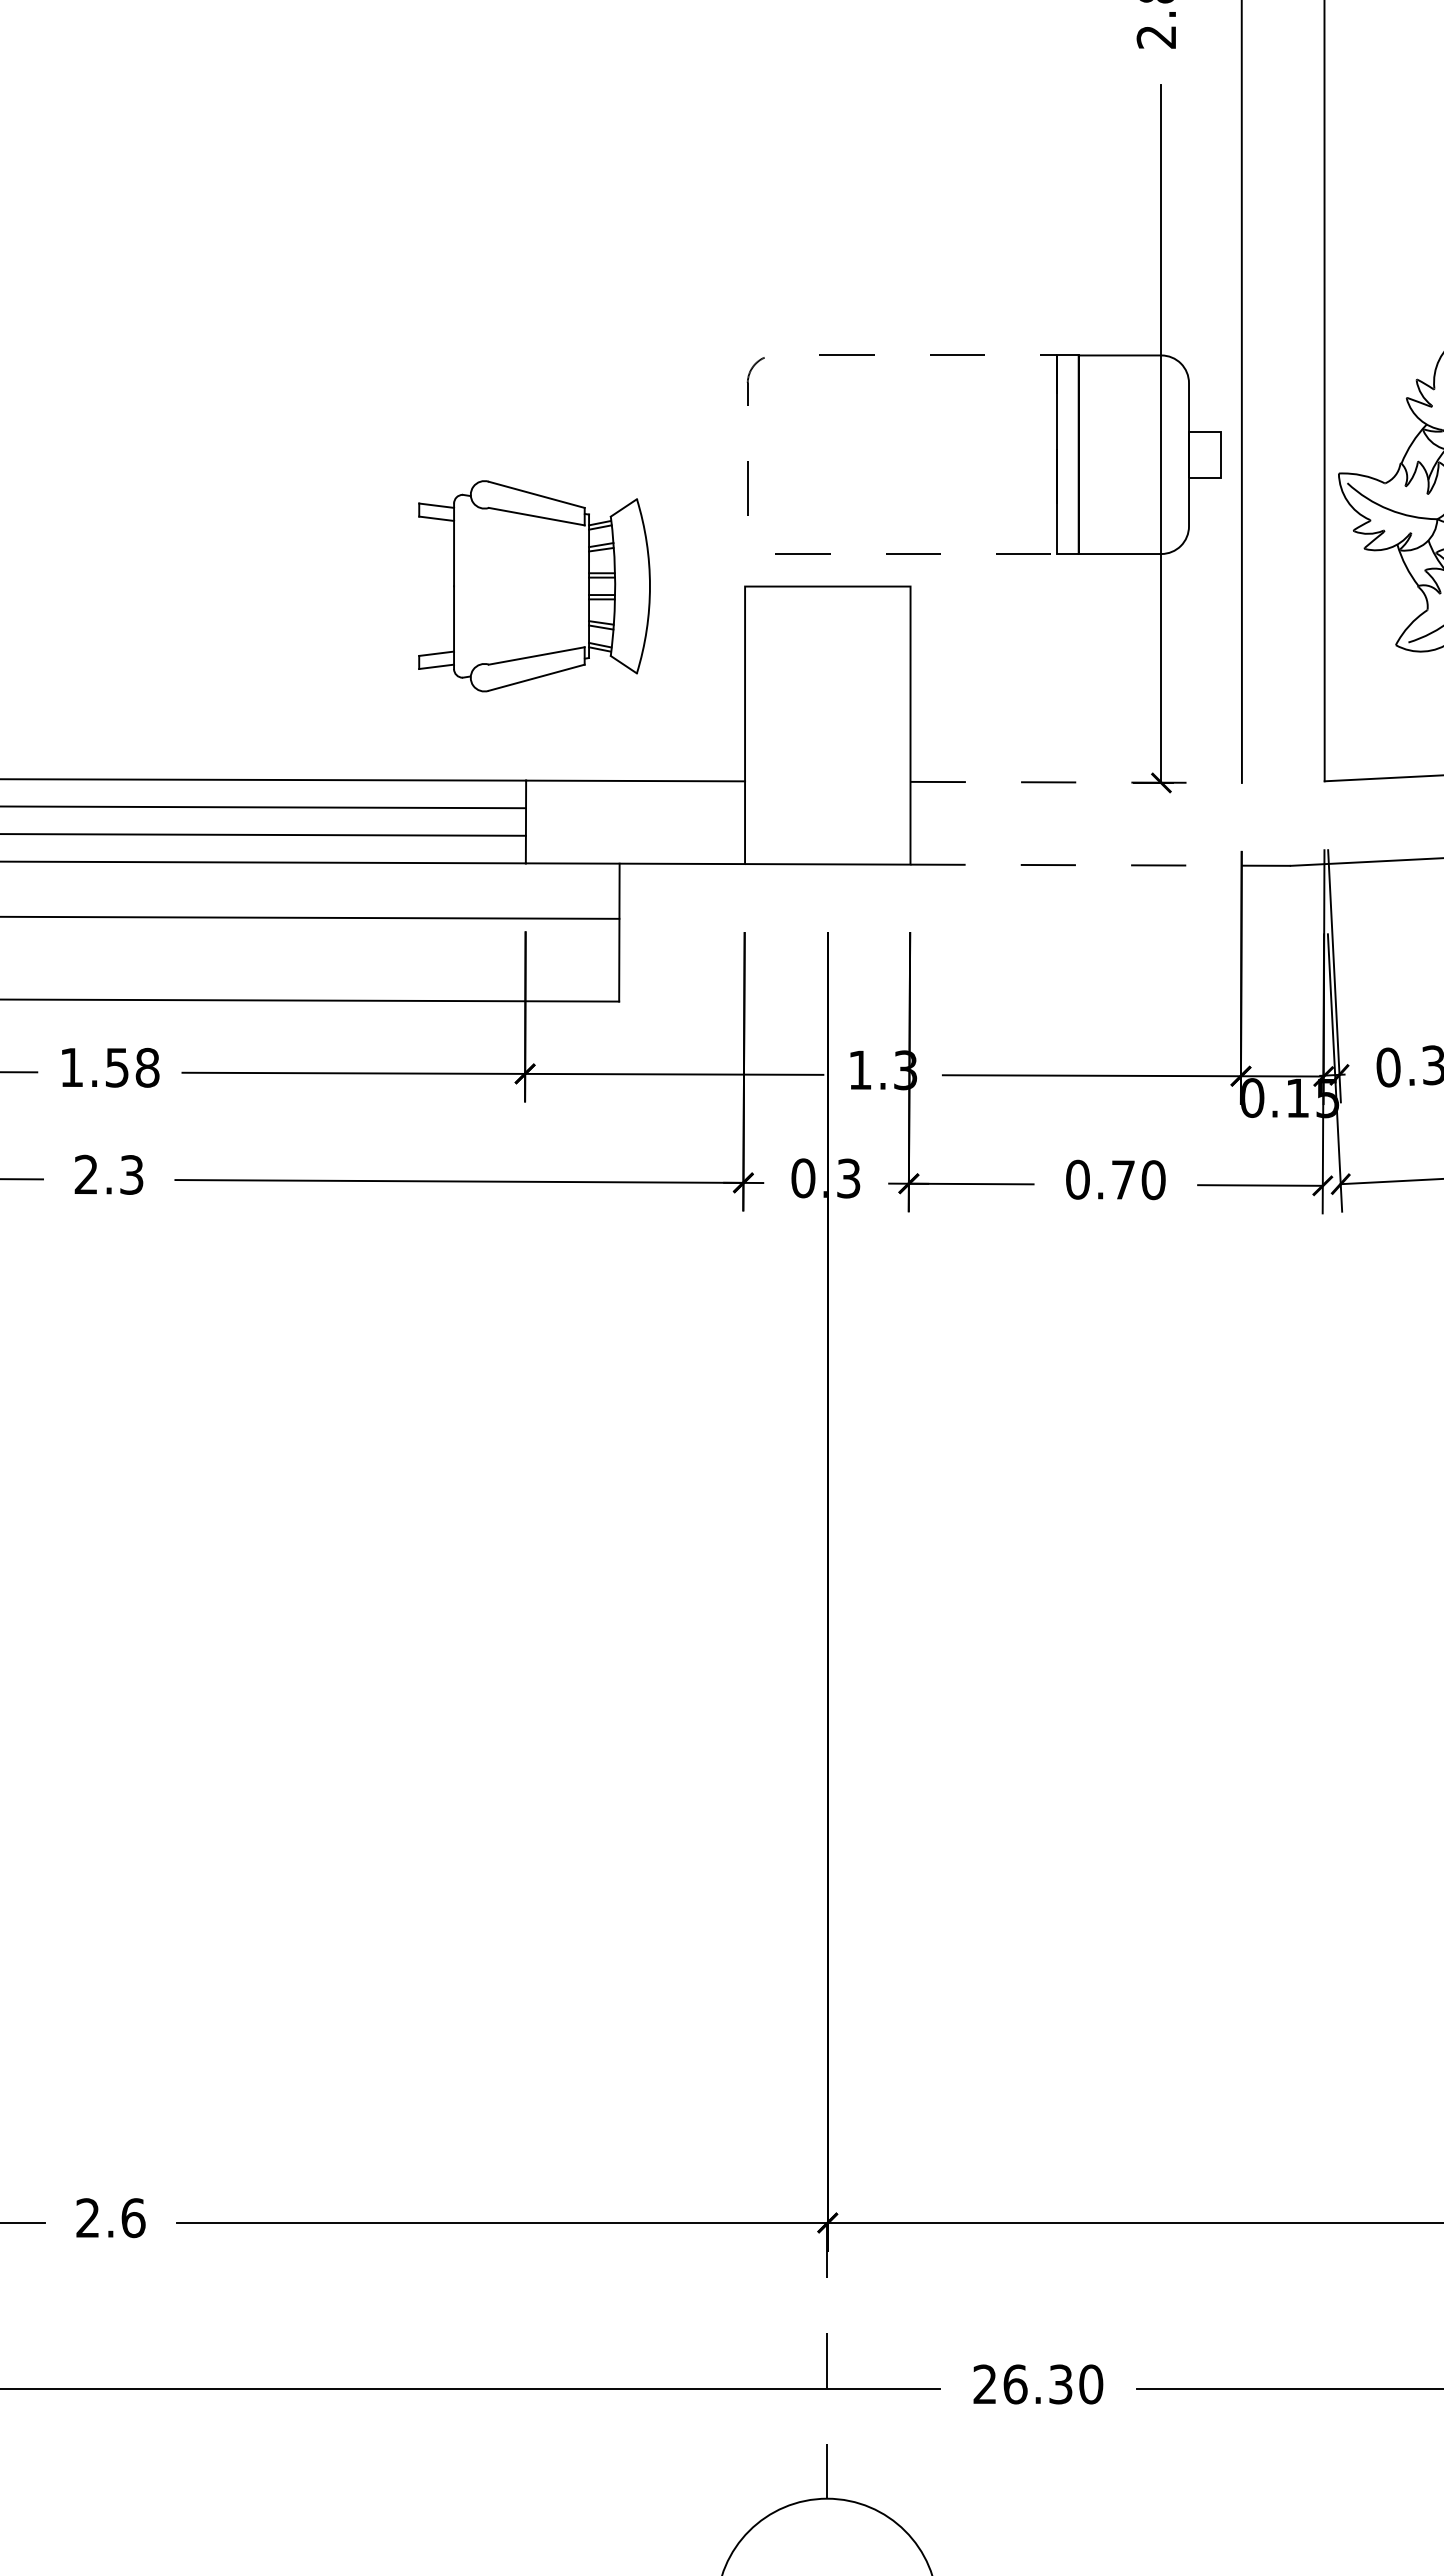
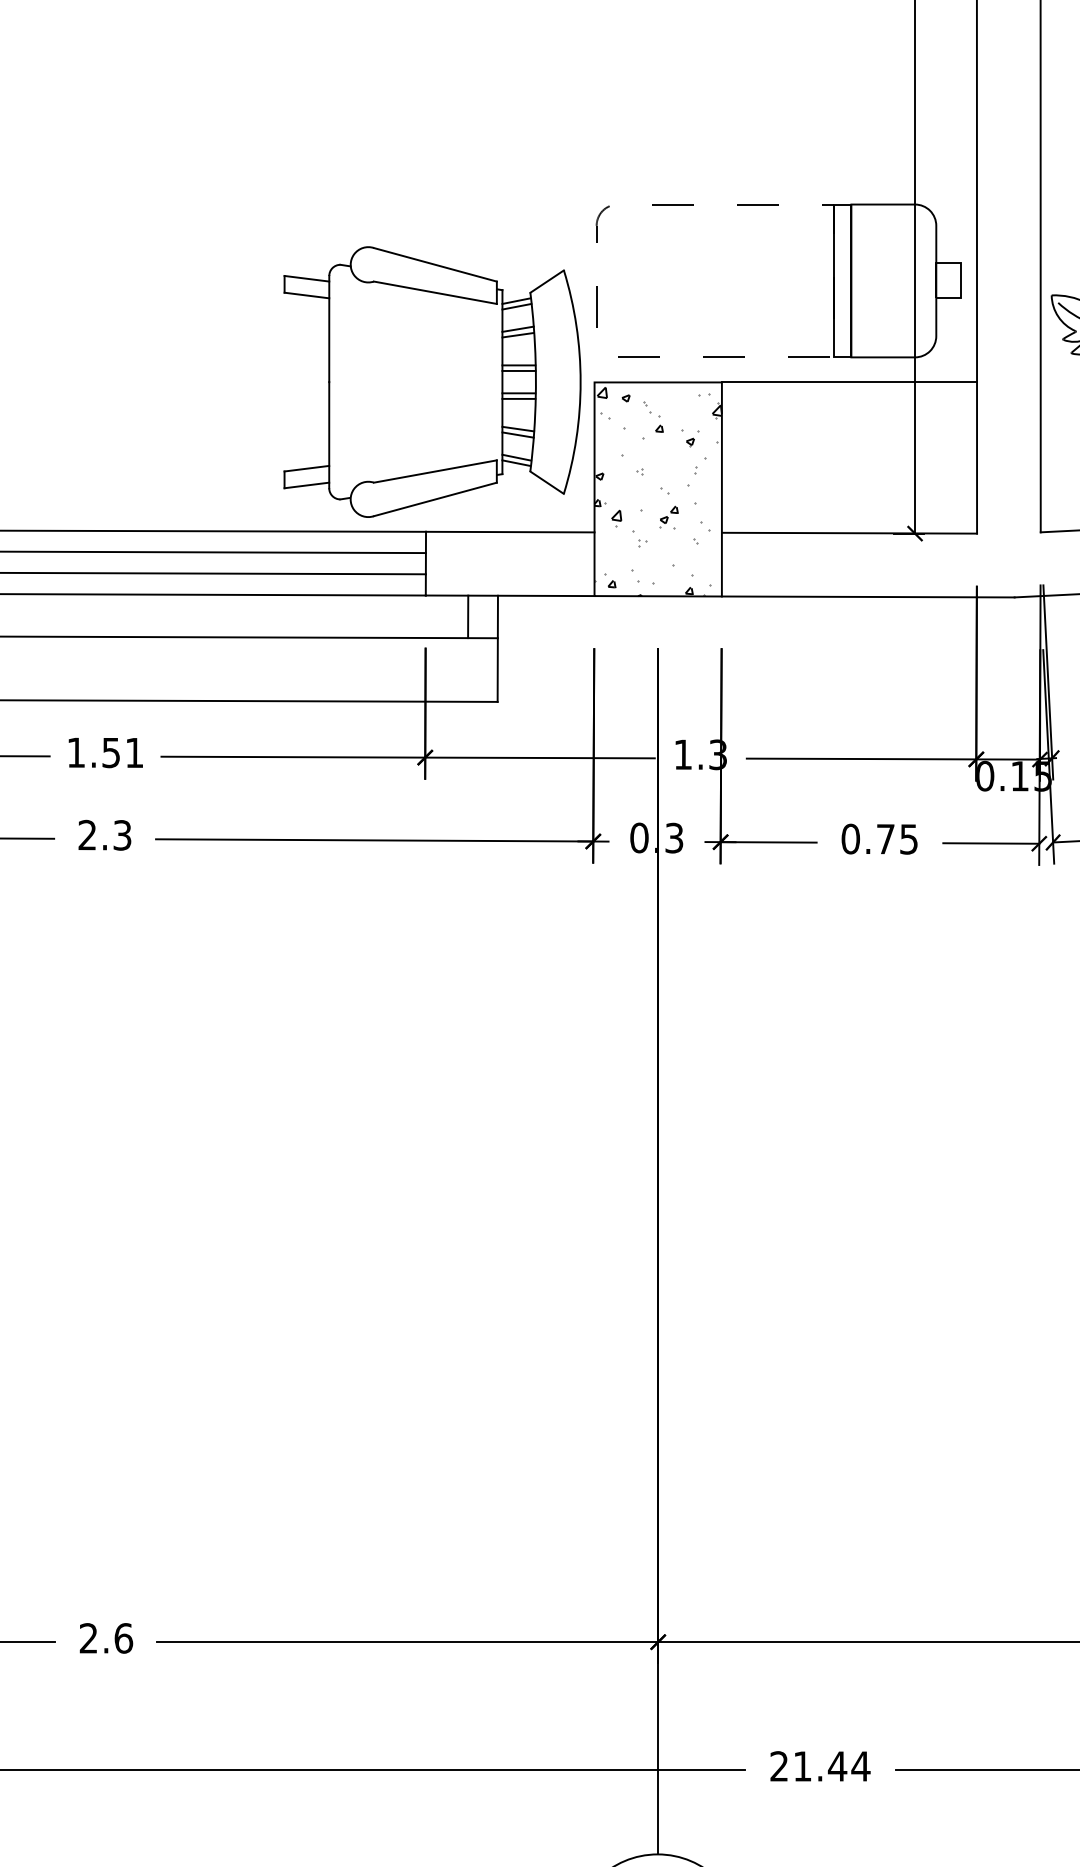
part: (534, 586) -> (432, 382), size x1.67
line: (1075, 586) -> (848, 382), added
hatch: (827, 728) -> (658, 491), added
line: (1076, 782) -> (849, 533), dashed -> solid
line: (1101, 865) -> (868, 597), dashed -> solid
line: (580, 890) -> (467, 616), added
text: (147, 1067) -> (134, 752), 1.58 -> 1.51
text: (1153, 1180) -> (908, 839), 0.70 -> 0.75
line: (827, 2360) -> (658, 1748), dashed -> solid
text: (1053, 2384) -> (831, 1766), 26.30 -> 21.44

